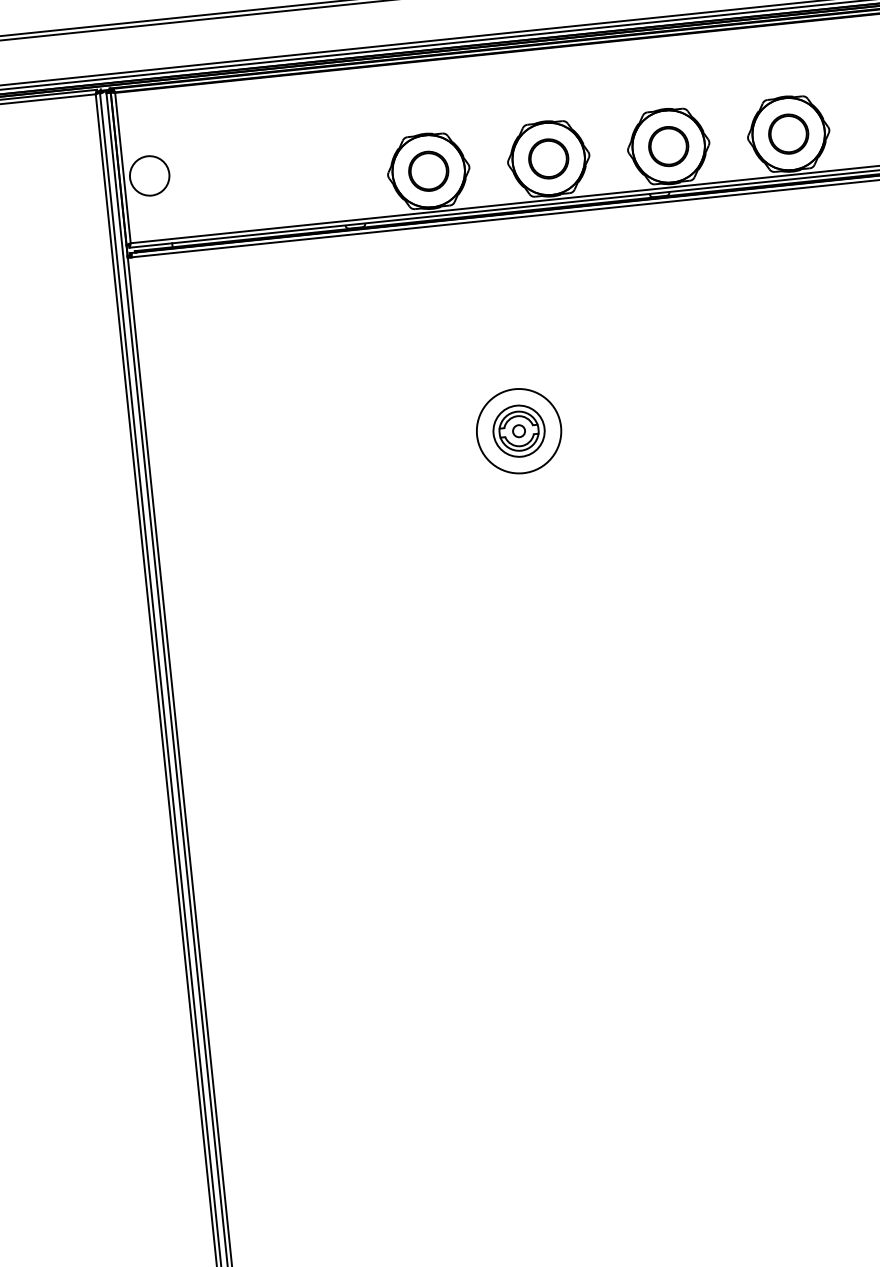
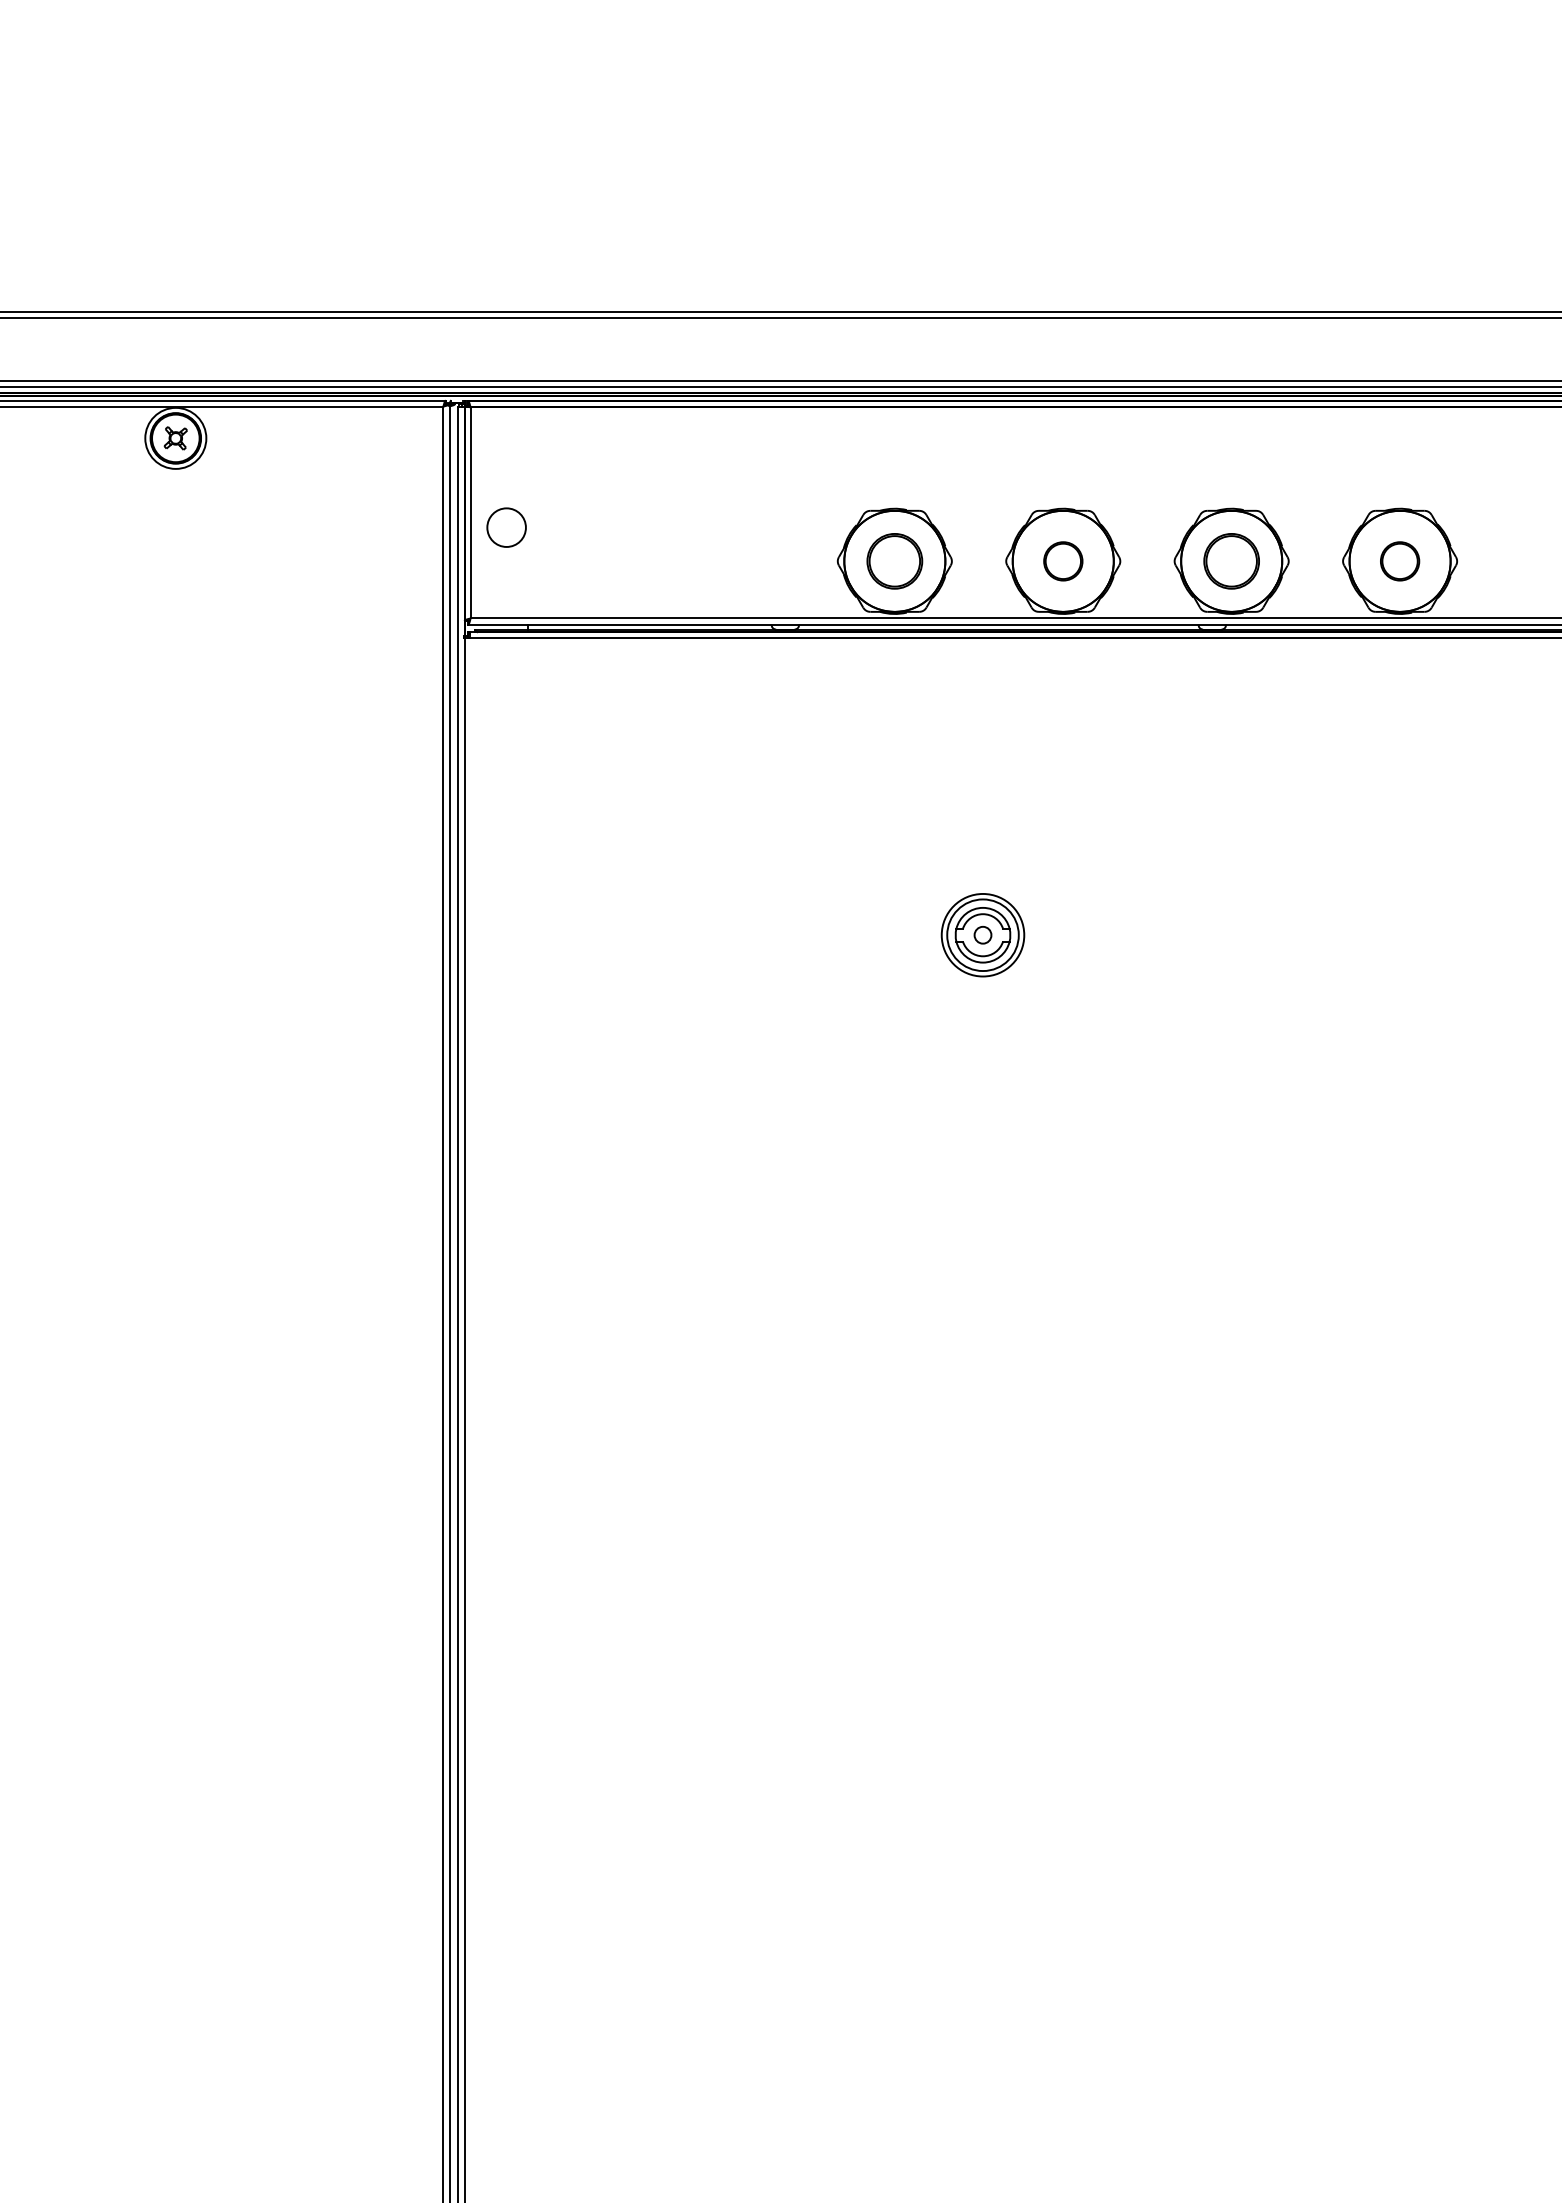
part: (788, 134) -> (1399, 561), size x0.7
part: (548, 159) -> (1063, 561), size x0.7
circle: (149, 175) -> (506, 527), size x0.7
circle: (518, 431) -> (982, 935), size x0.7

